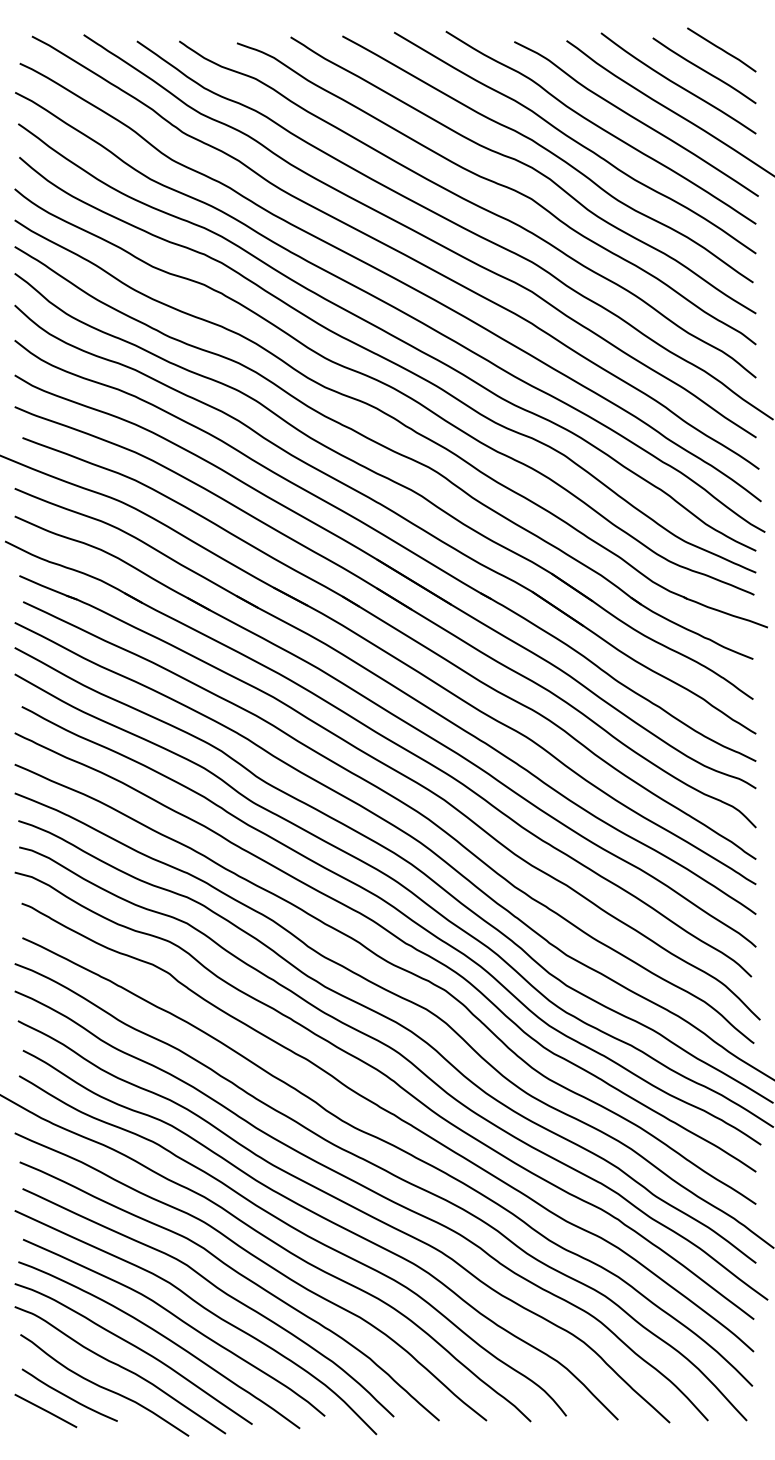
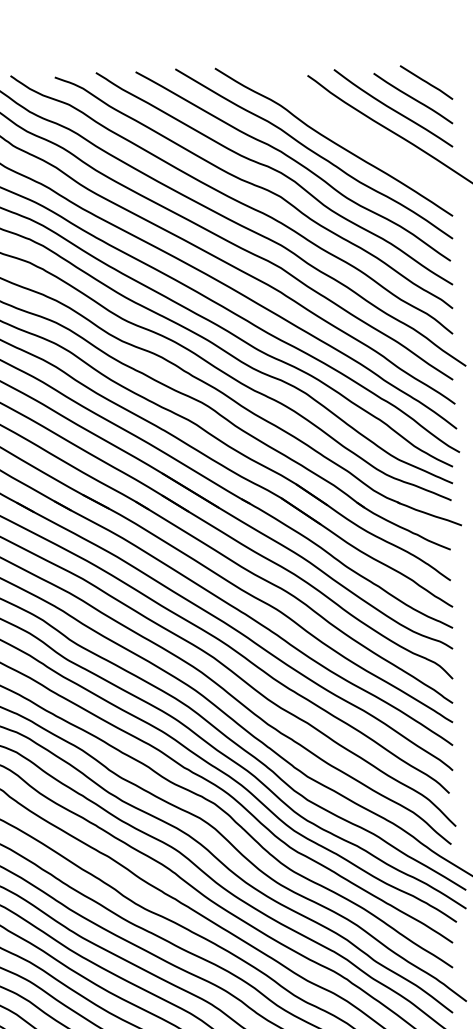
curve: (636, 118) -> (361, 135), removed

